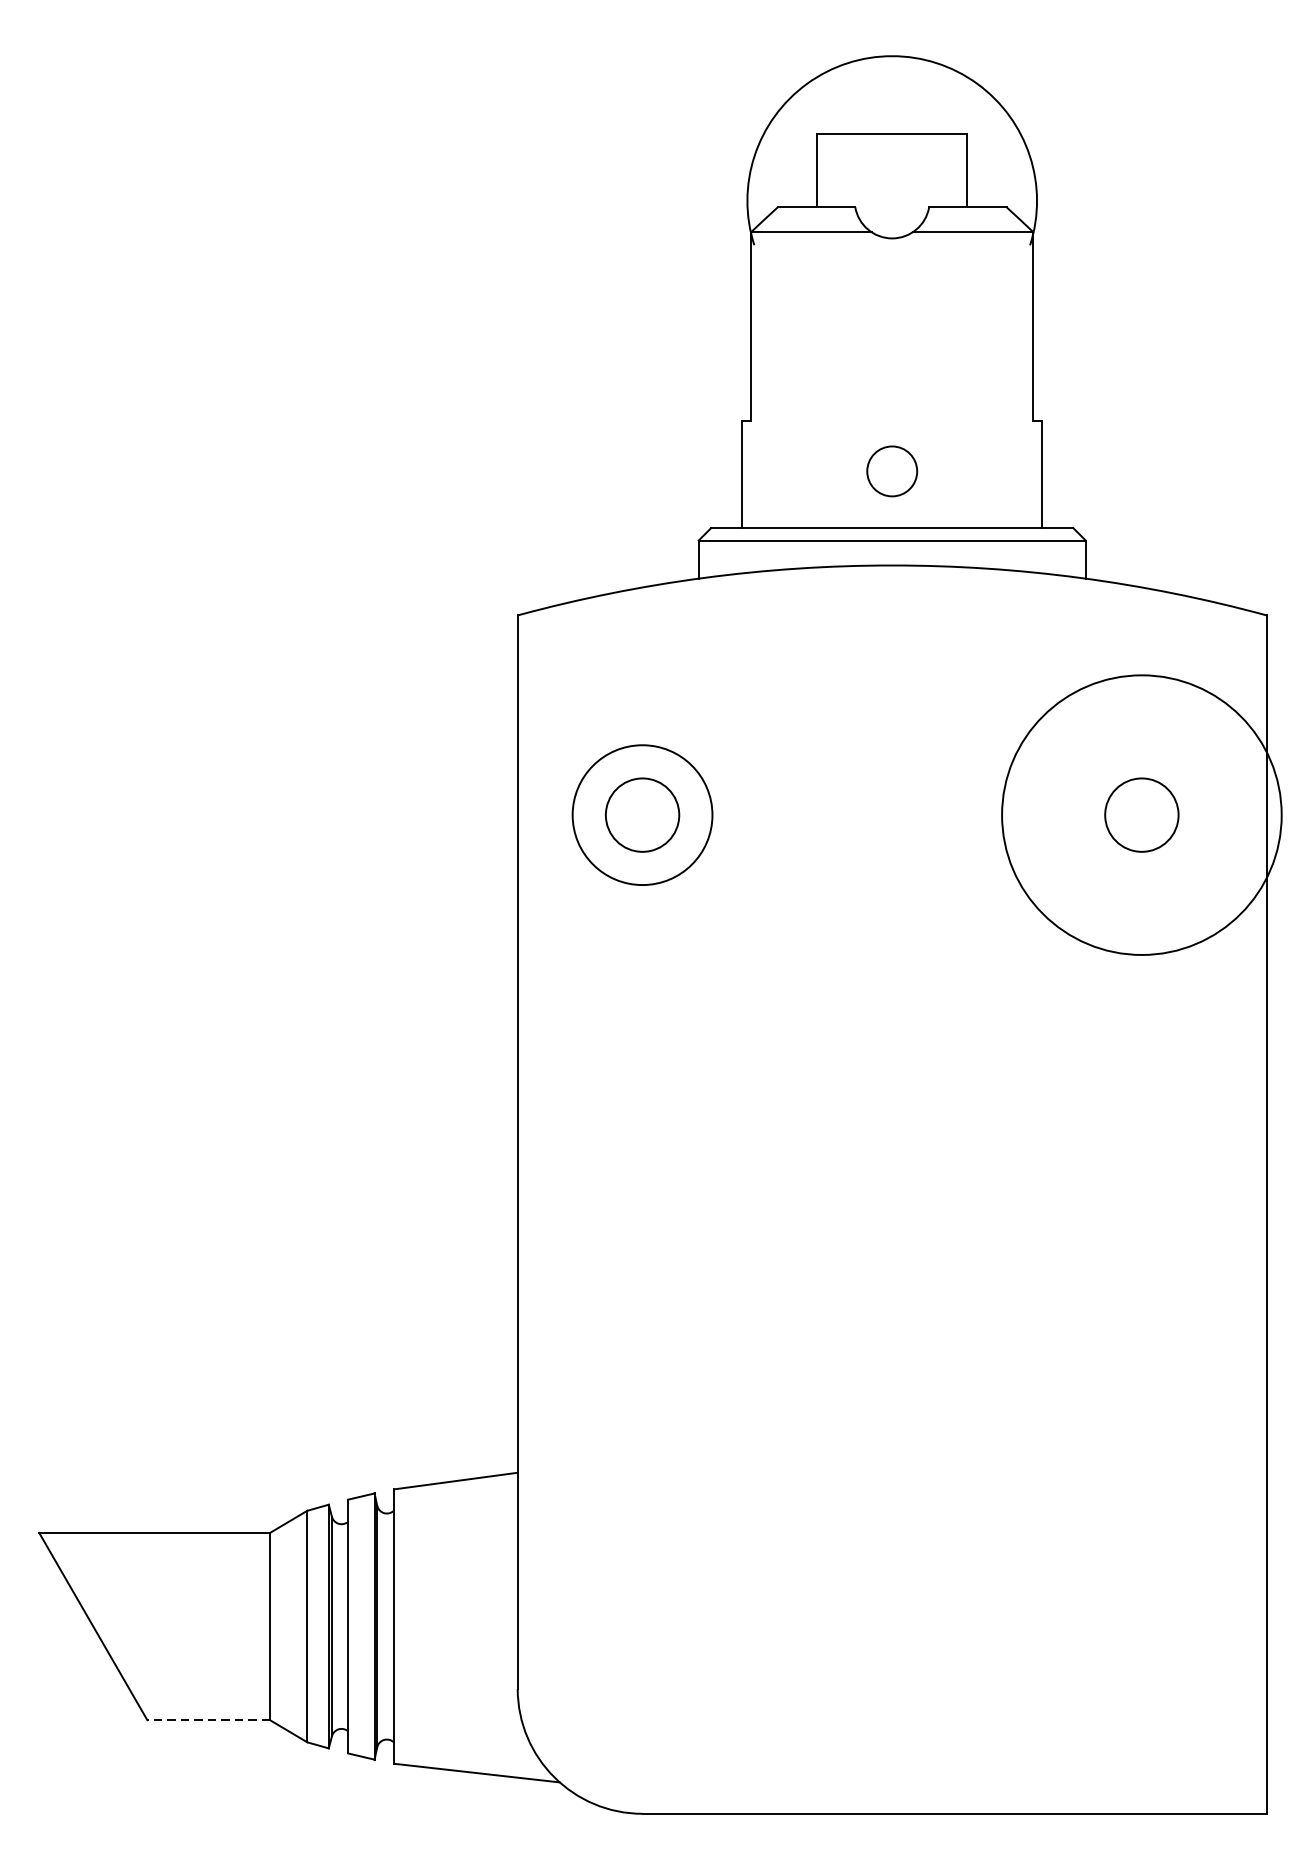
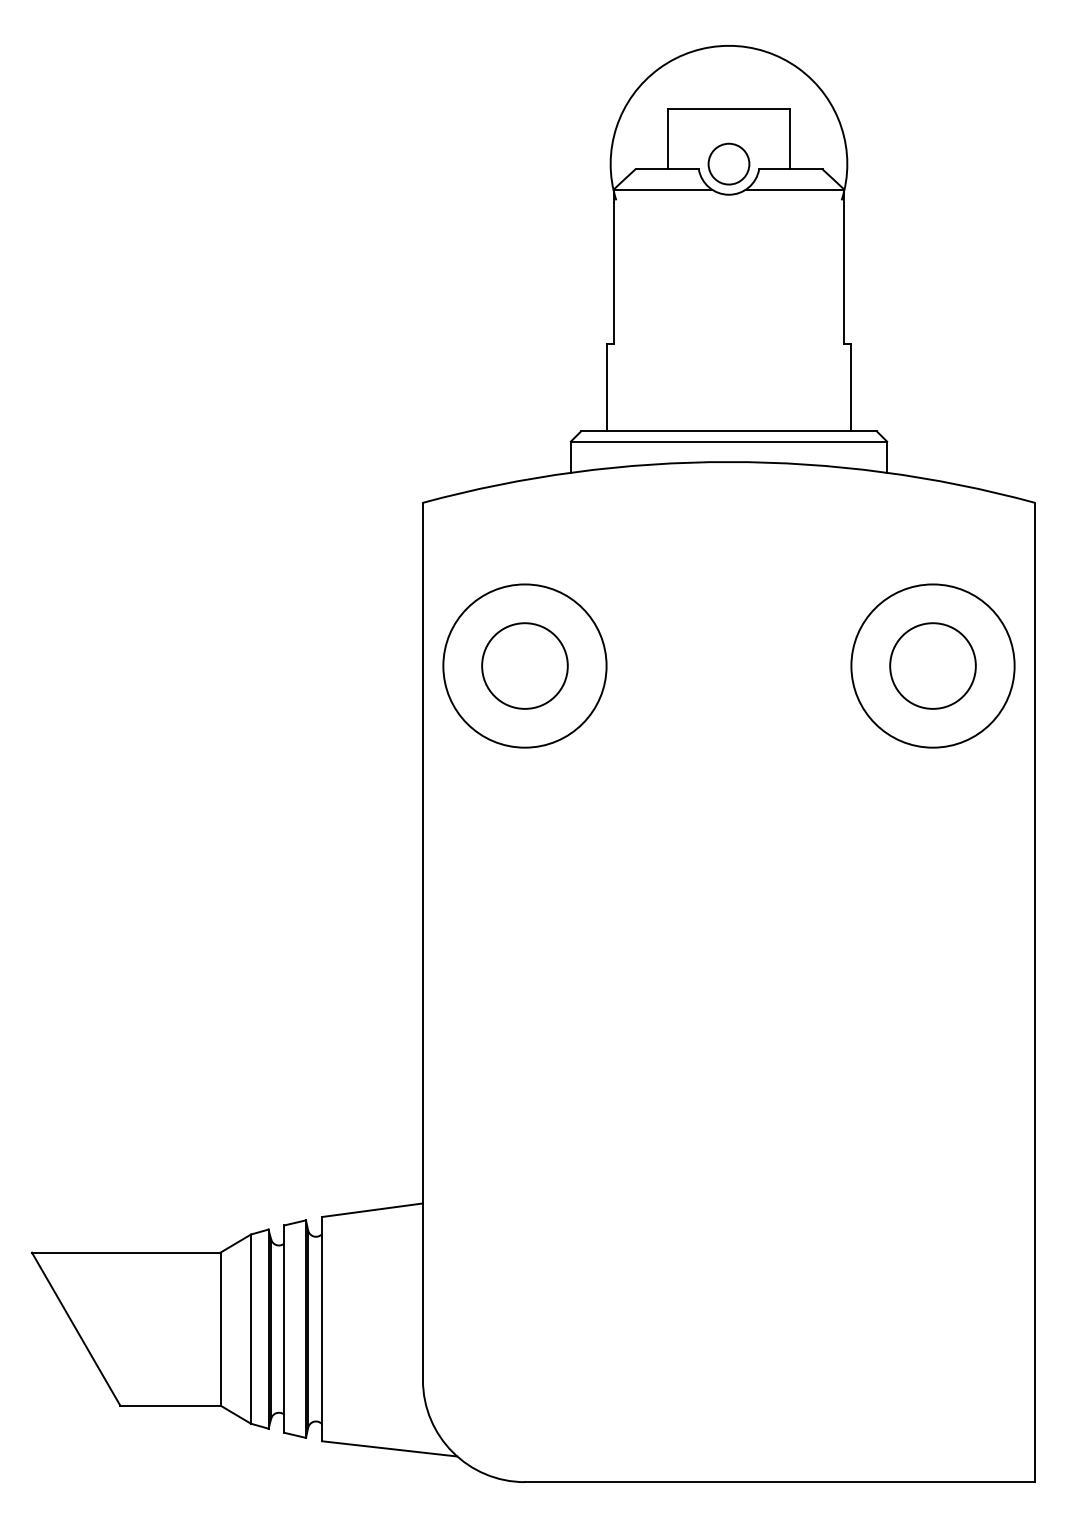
circle: (891, 470) -> (728, 163), moved
circle: (641, 814) -> (524, 665), size x1.43
circle: (641, 814) -> (524, 665), size x1.43
circle: (1141, 814) -> (932, 665), size x0.71
circle: (1141, 814) -> (932, 665), size x1.43
line: (207, 1720) -> (169, 1405), dashed -> solid

